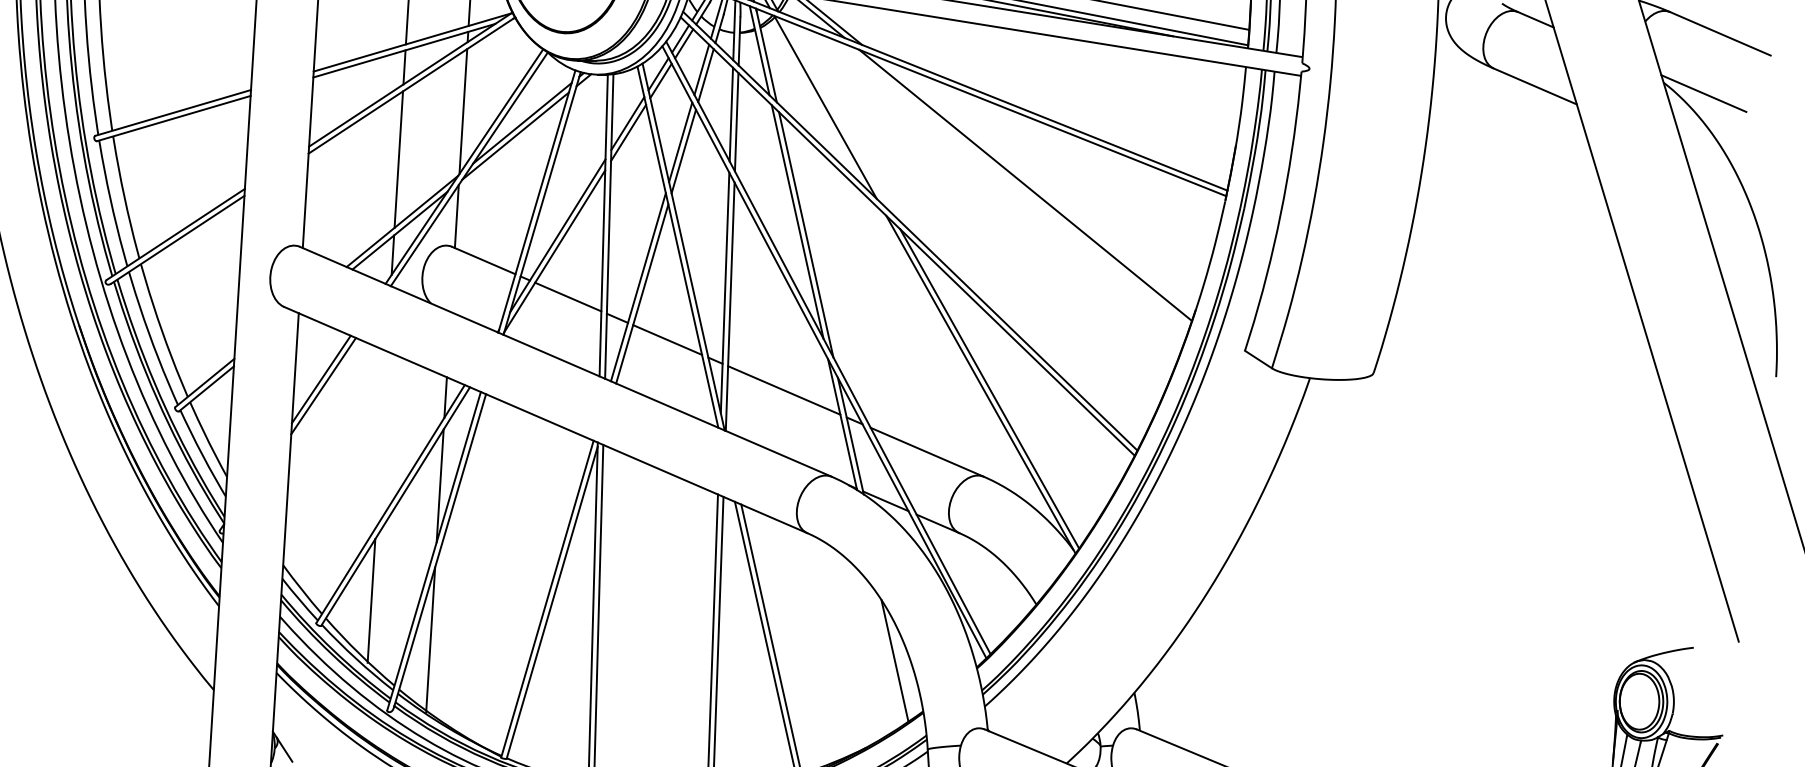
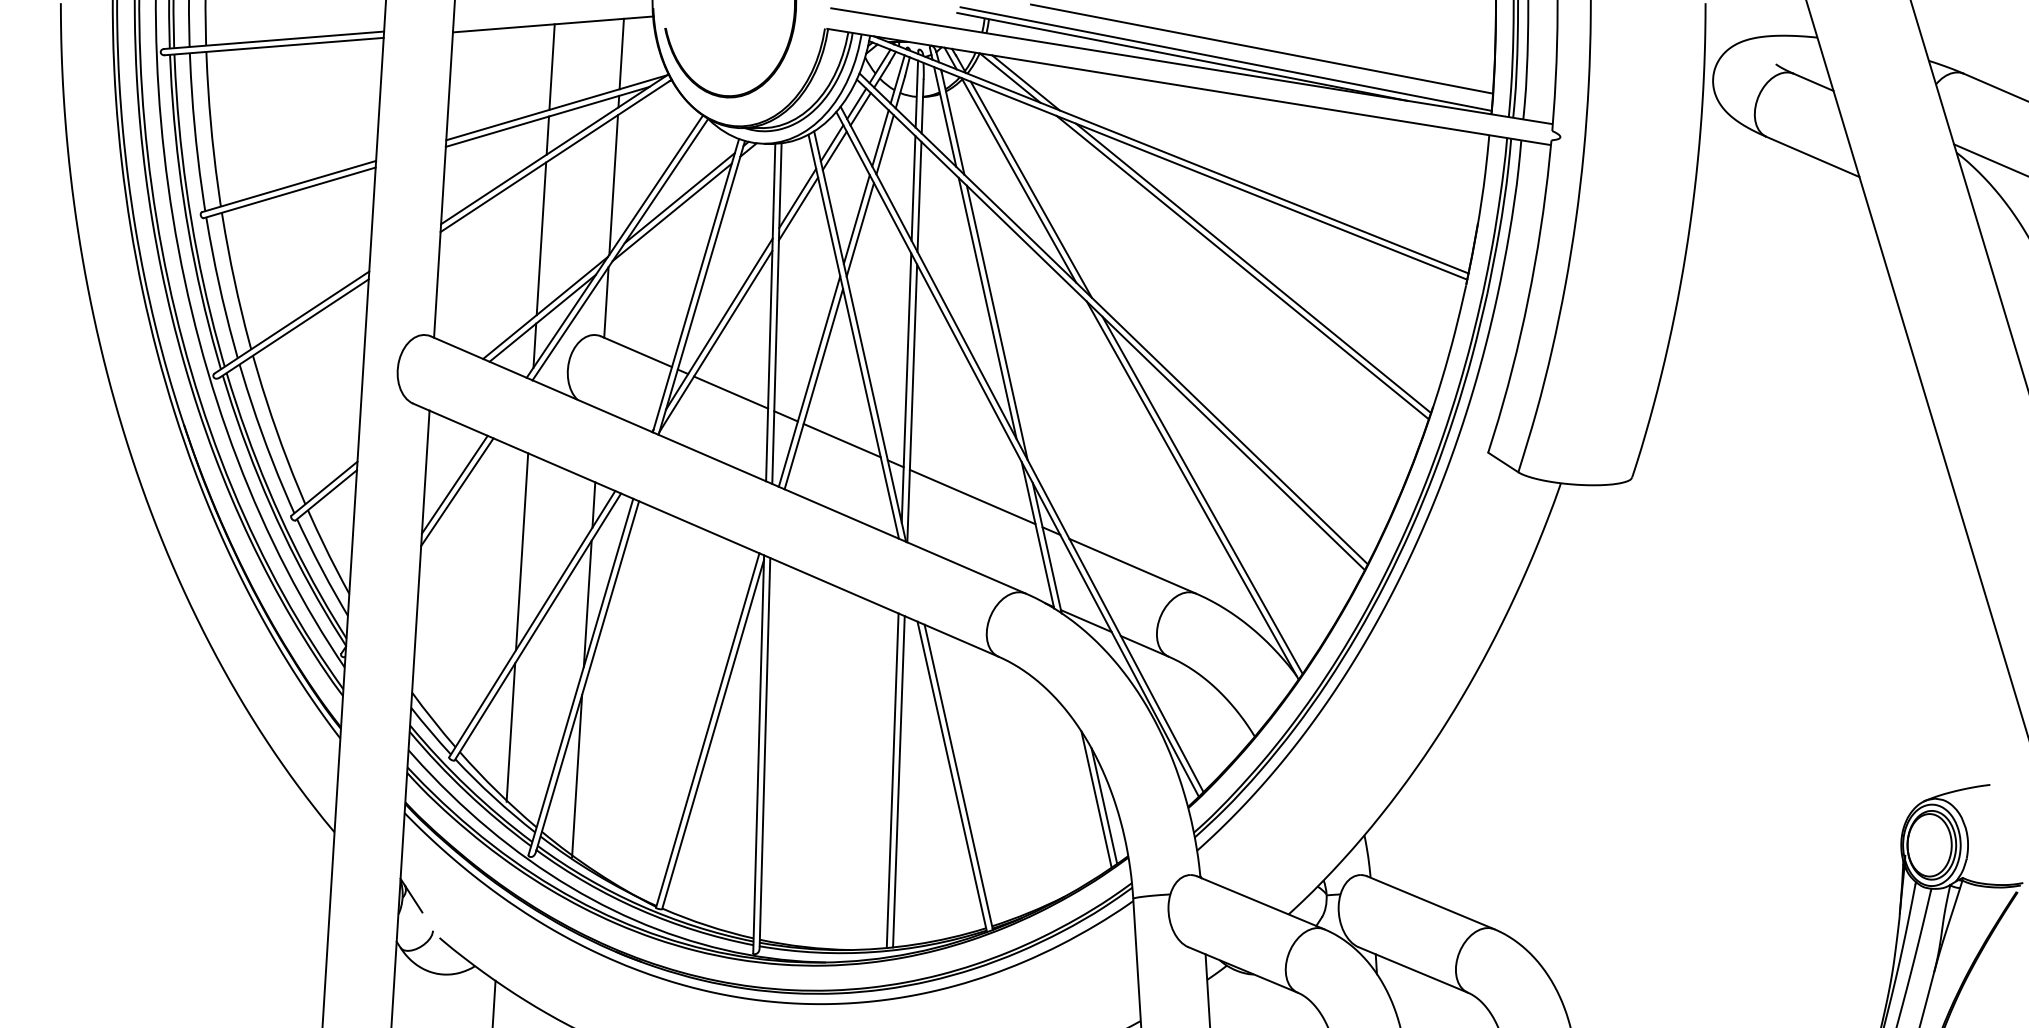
line: (835, 115) -> (1030, 189), added
line: (1035, 186) -> (1253, 268), added
line: (381, 439) -> (522, 551), added
line: (902, 667) -> (1104, 806), added

